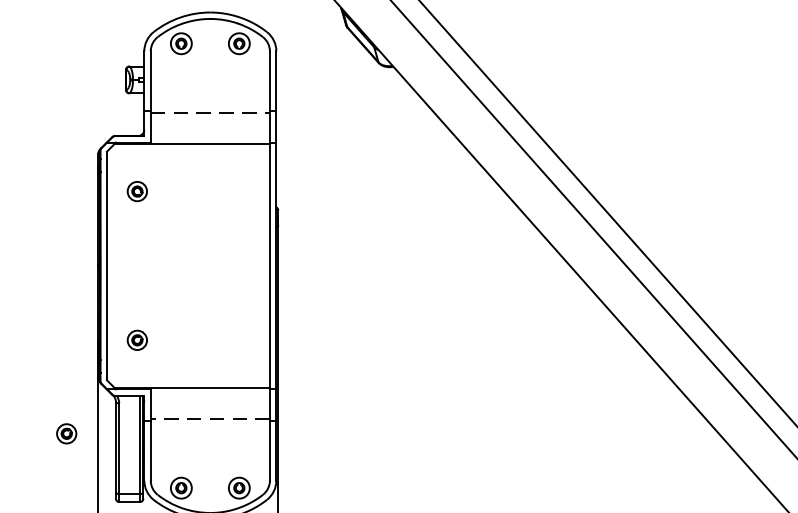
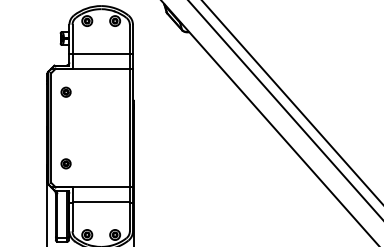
line: (210, 113) -> (101, 54), dashed -> solid
line: (210, 418) -> (101, 201), dashed -> solid
part: (65, 433) -> (31, 208), removed

